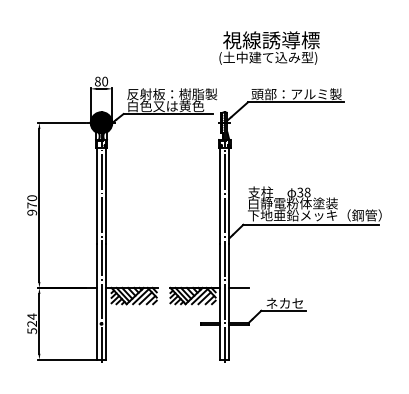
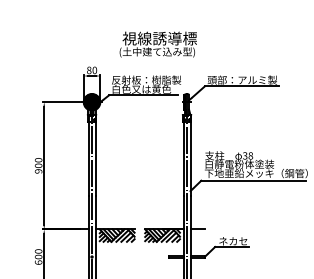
text: (269, 47) -> (158, 44), moved
text: (32, 205) -> (38, 165), 970 -> 900
text: (32, 323) -> (38, 256), 524 -> 600

